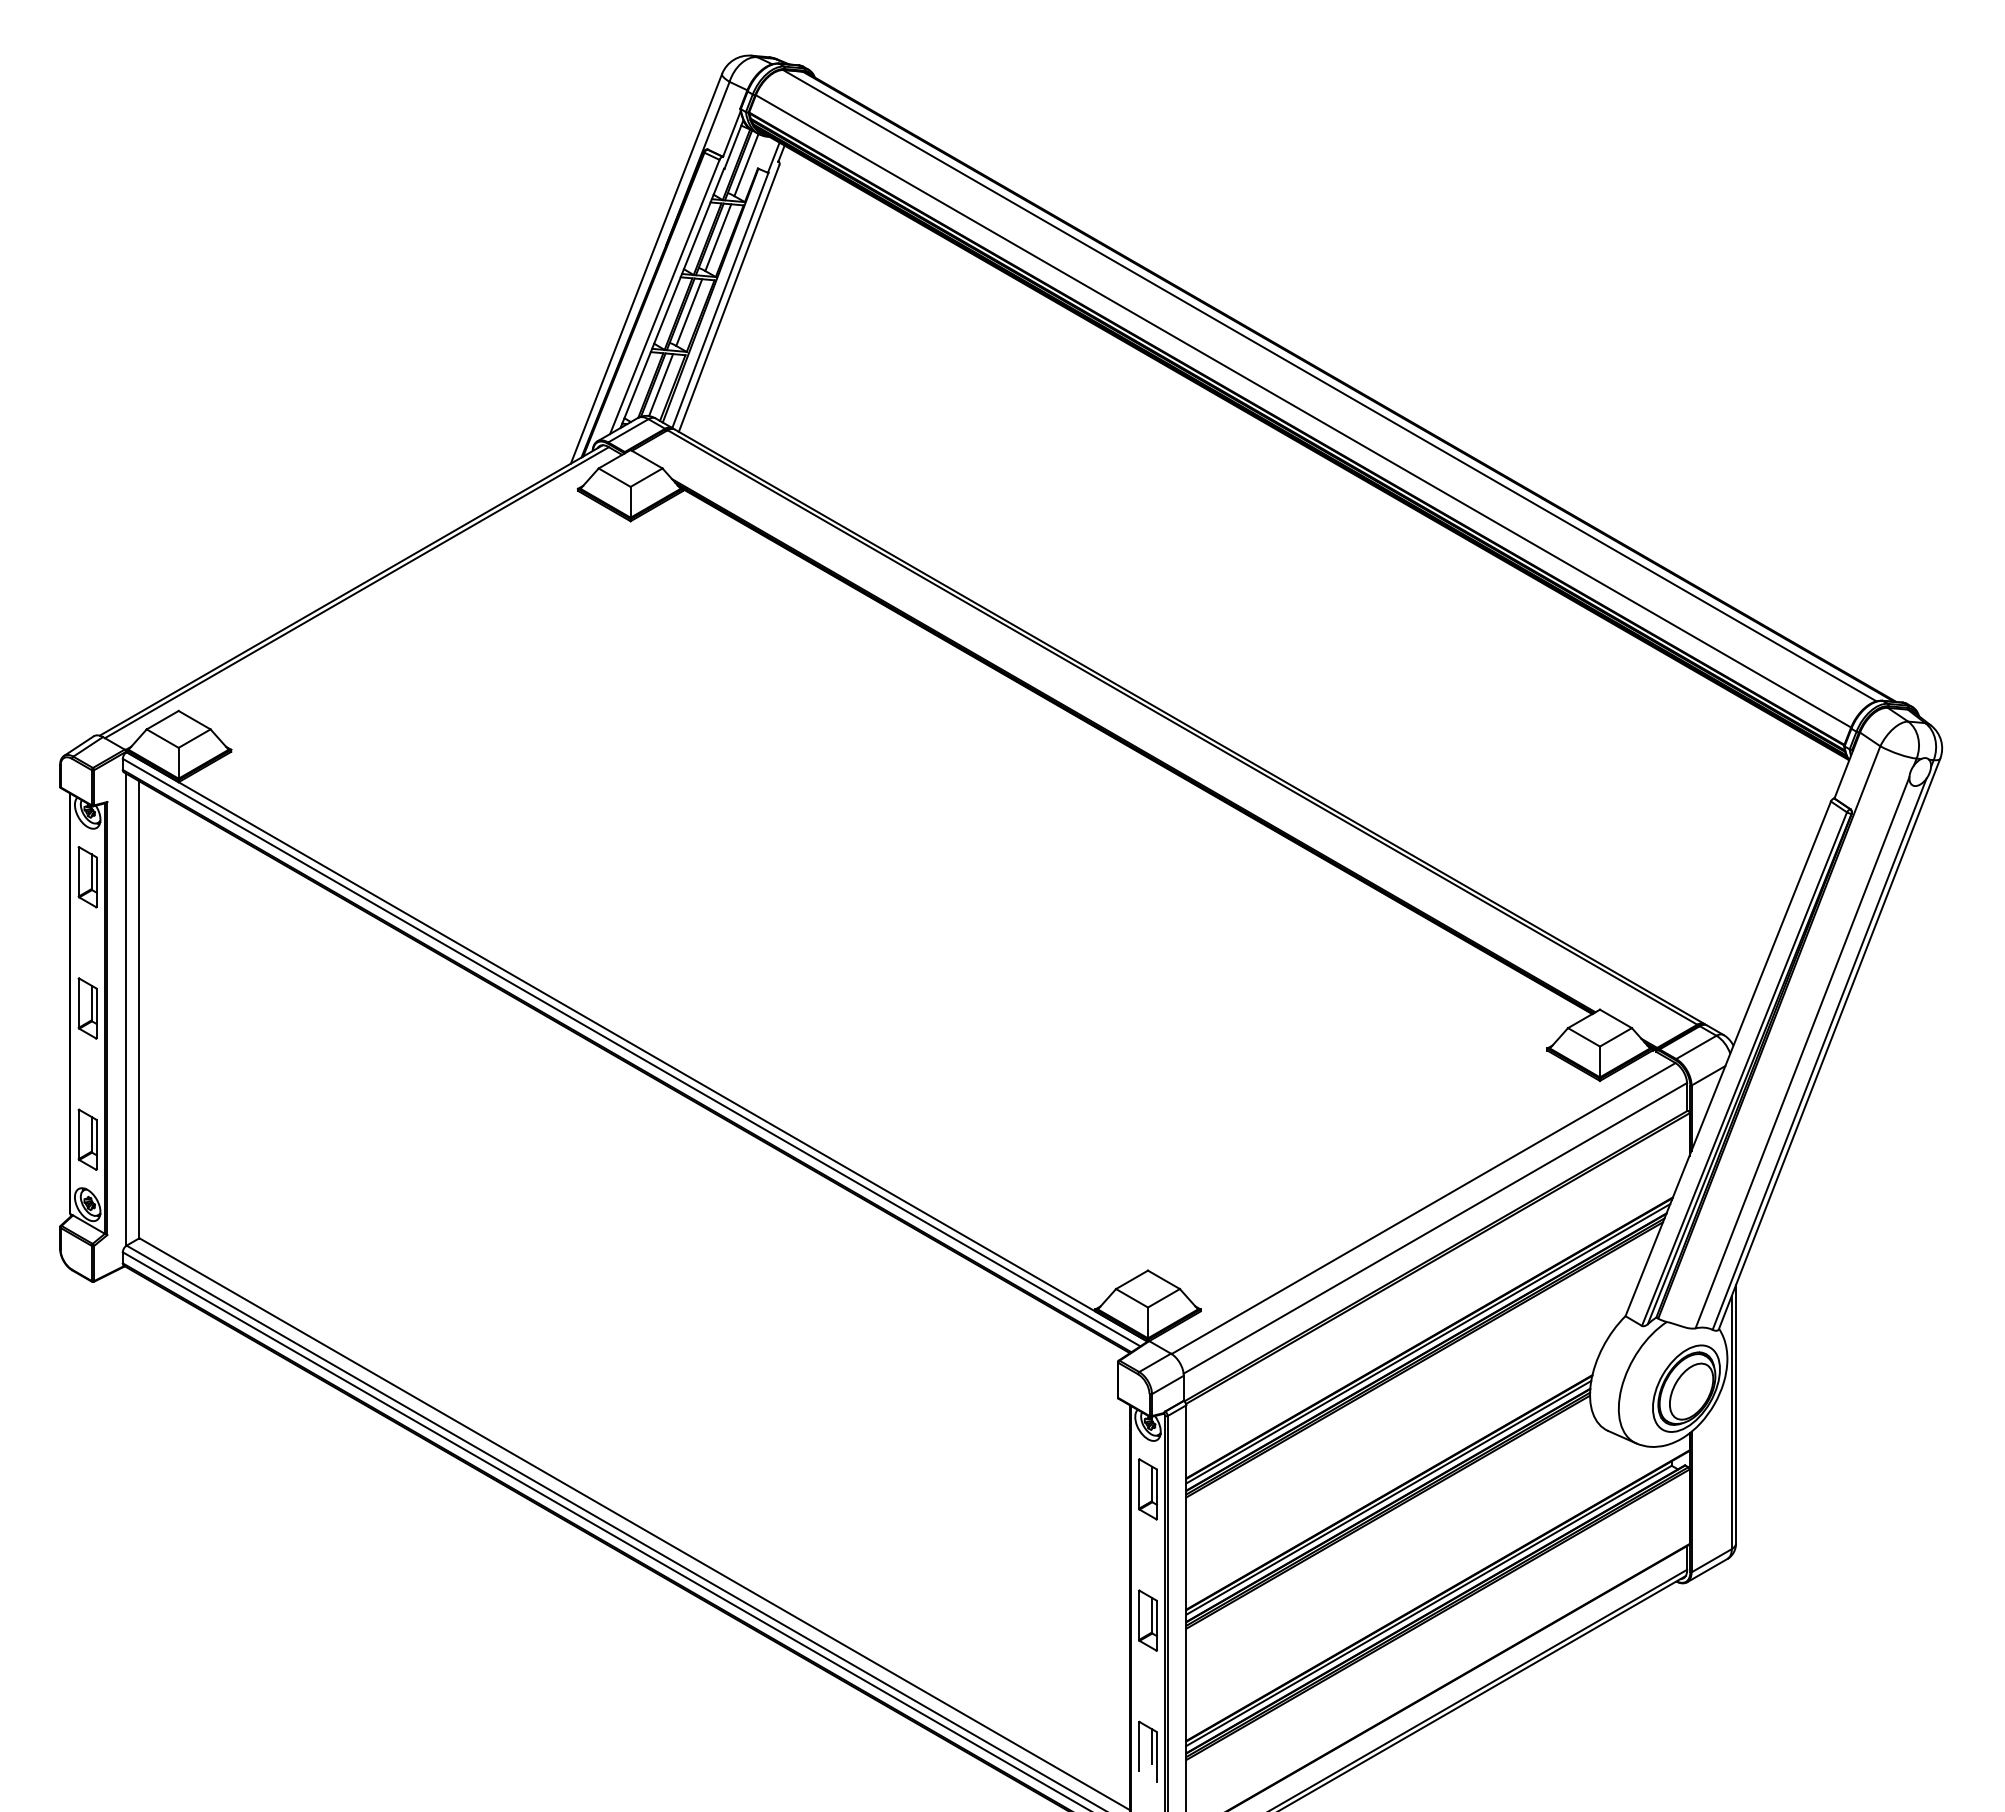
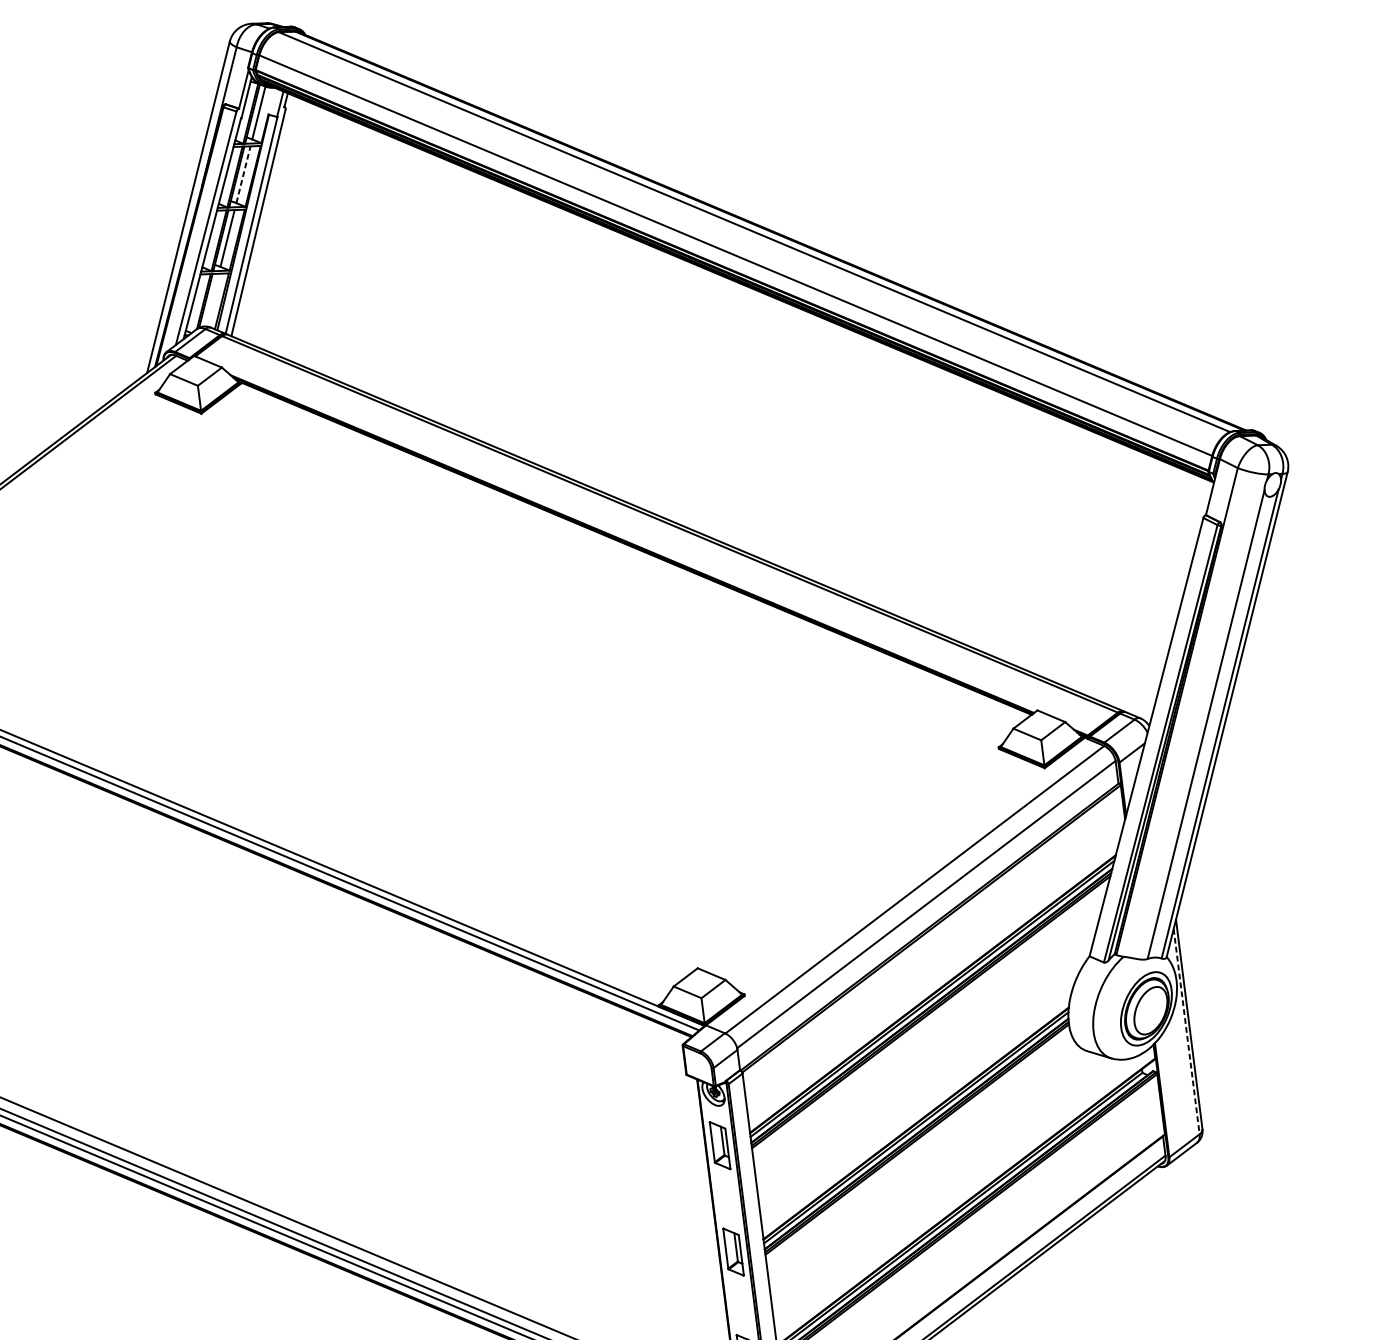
line: (718, 237) -> (243, 174), solid -> dashed
line: (661, 385) -> (212, 300), removed
line: (1731, 1422) -> (1186, 1031), solid -> dashed

